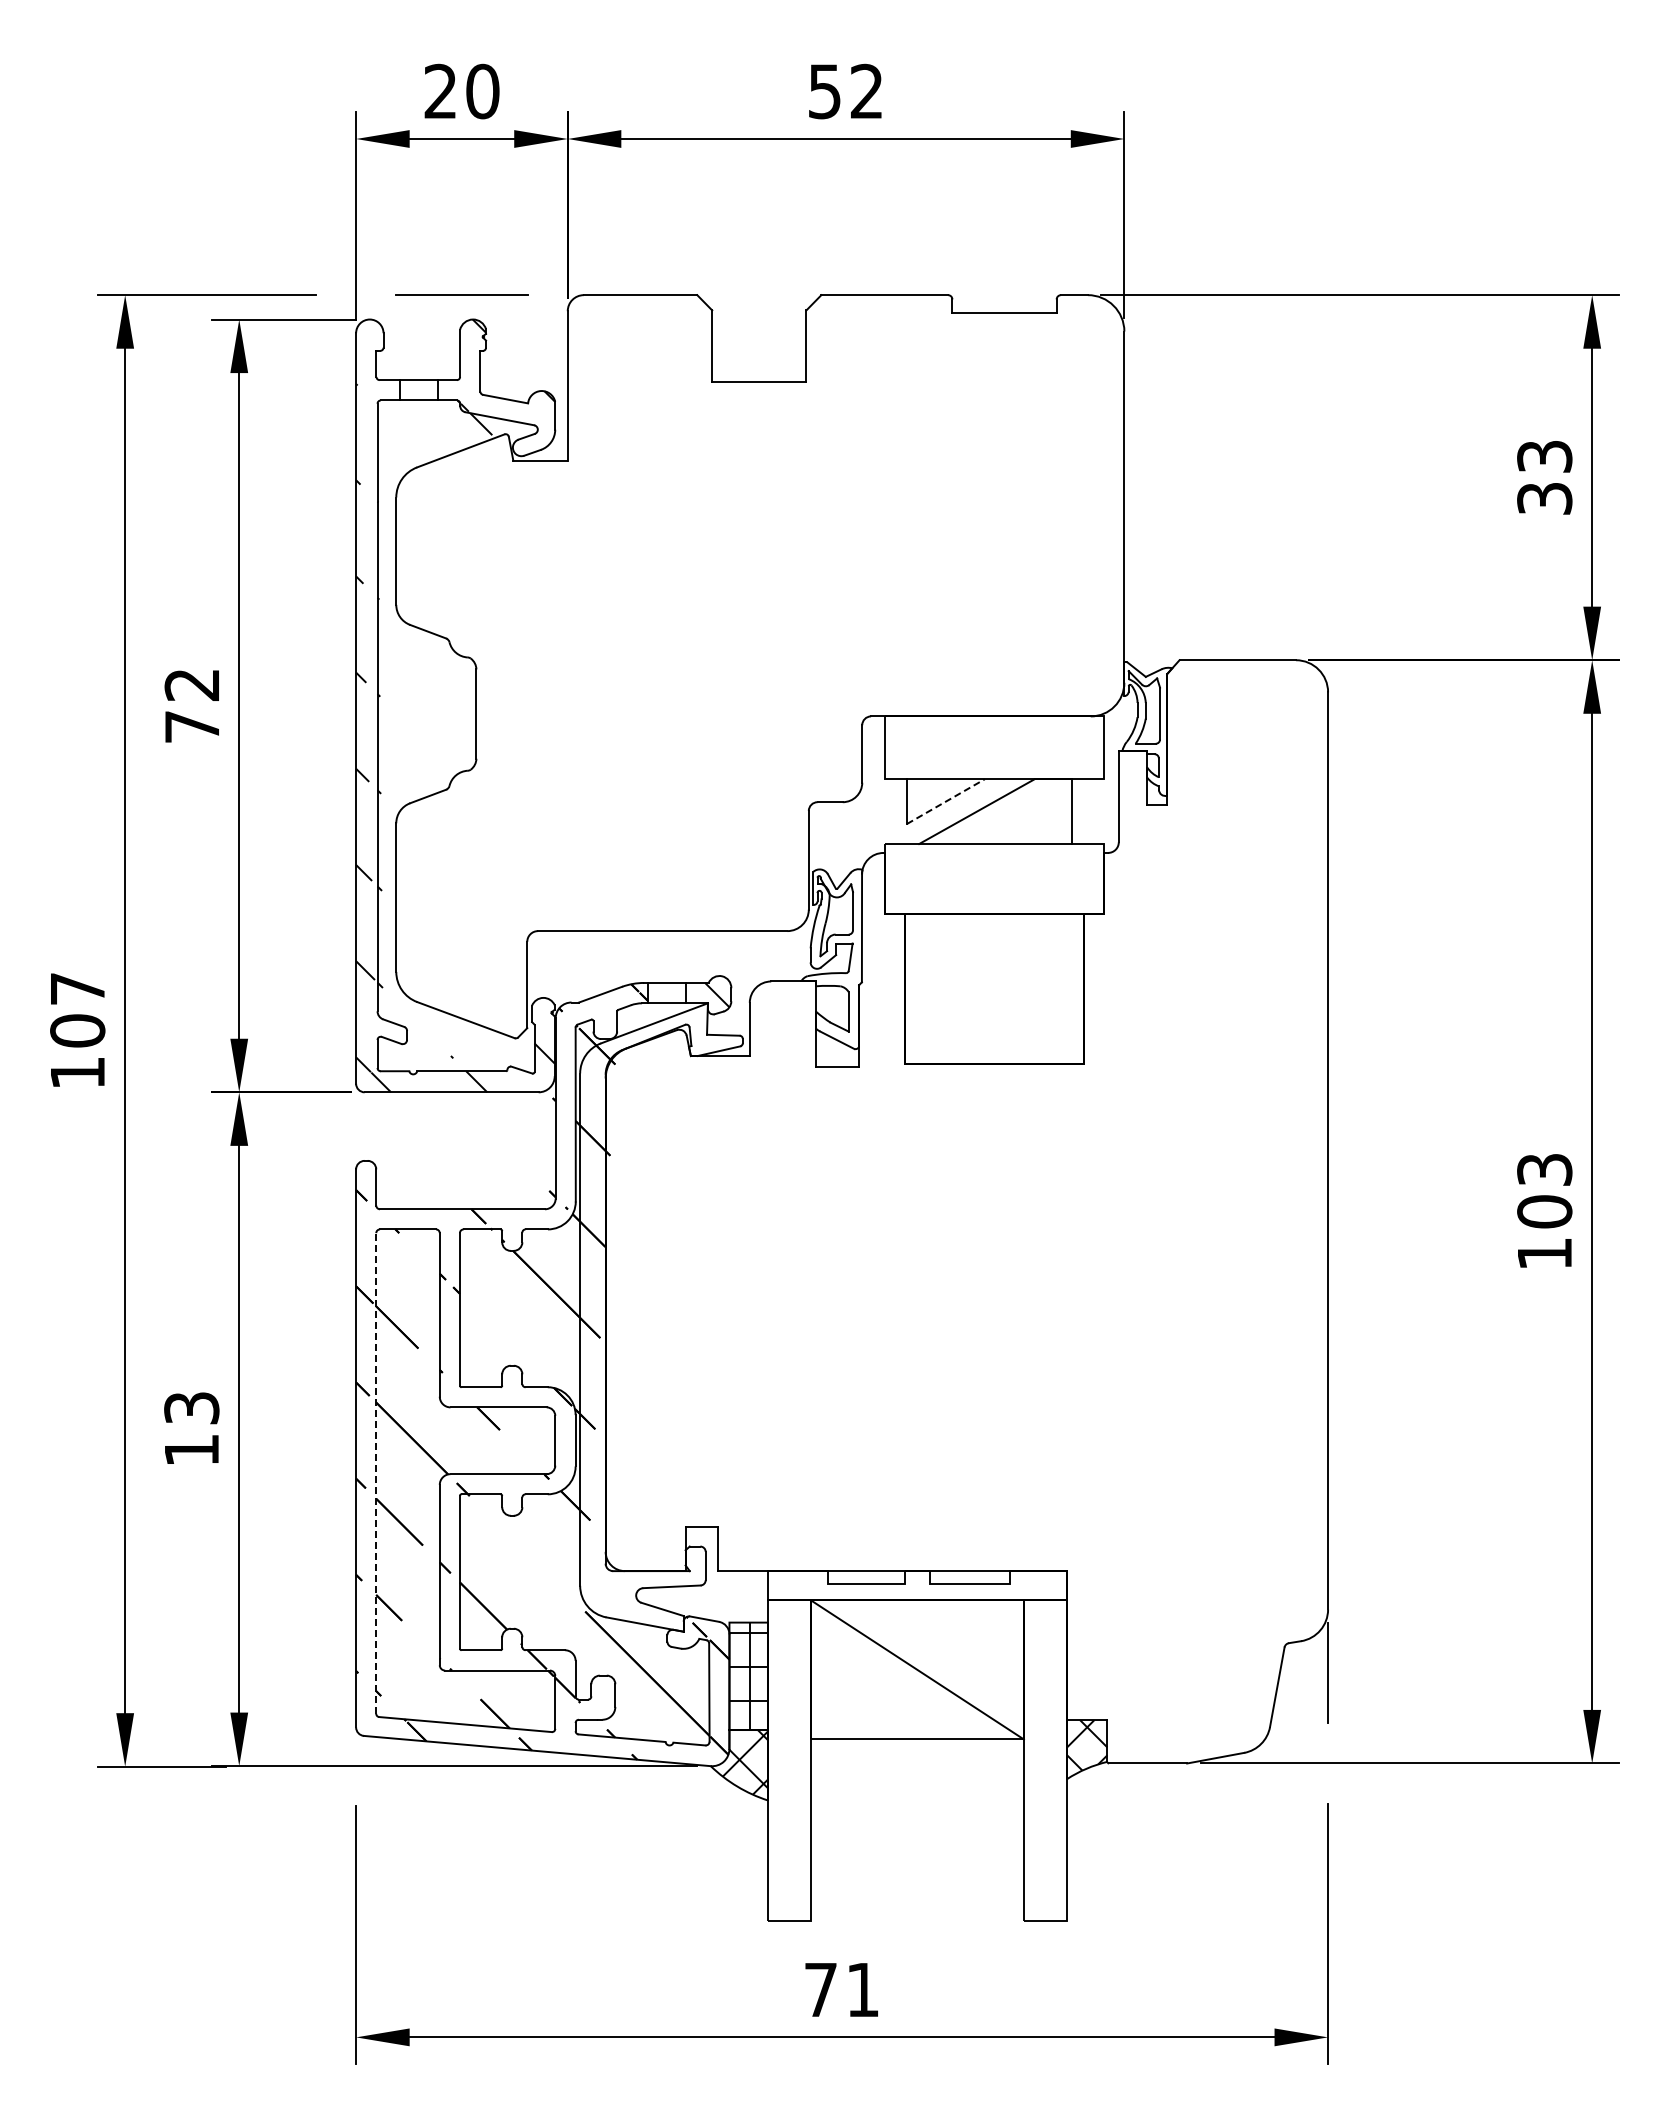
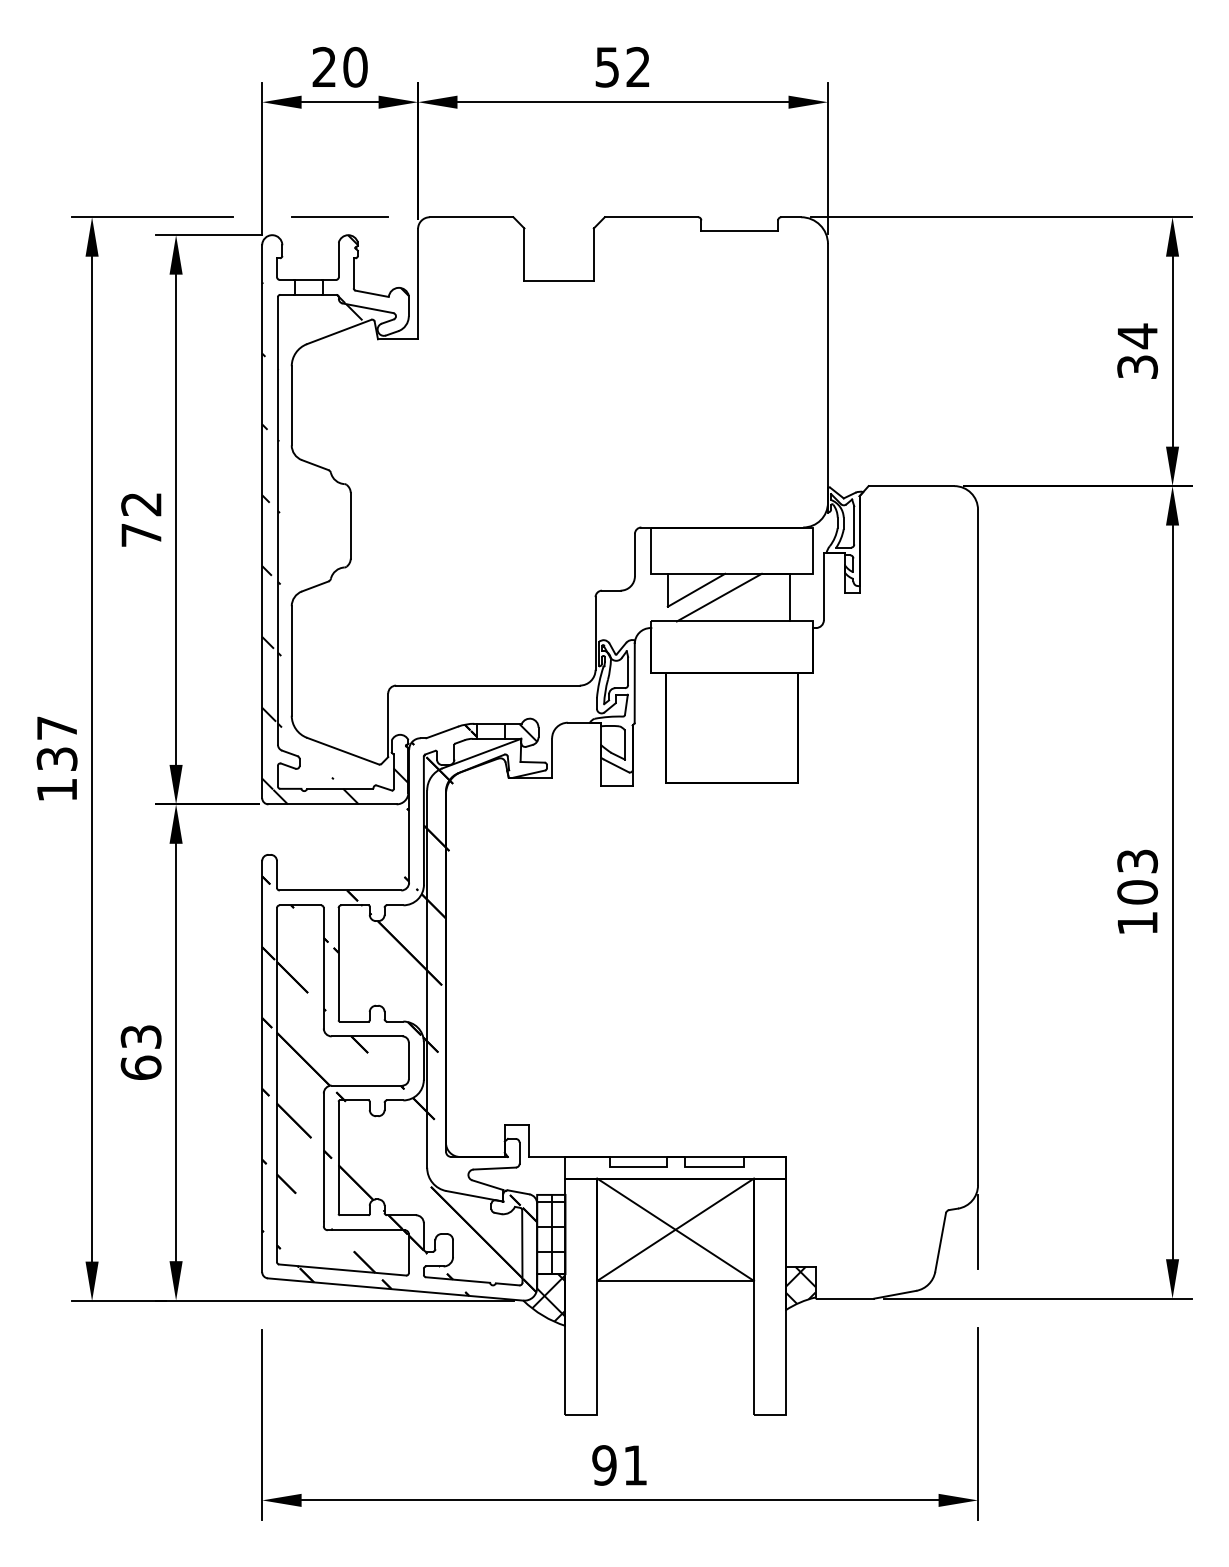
text: (1544, 456) -> (1137, 336), 33 -> 34
line: (945, 801) -> (696, 590), dashed -> solid
text: (77, 1030) -> (56, 758), 107 -> 137
text: (191, 1449) -> (140, 1067), 13 -> 63
line: (376, 1473) -> (277, 1085), dashed -> solid
line: (917, 1669) -> (675, 1229), added
text: (820, 1989) -> (604, 1465), 71 -> 91

